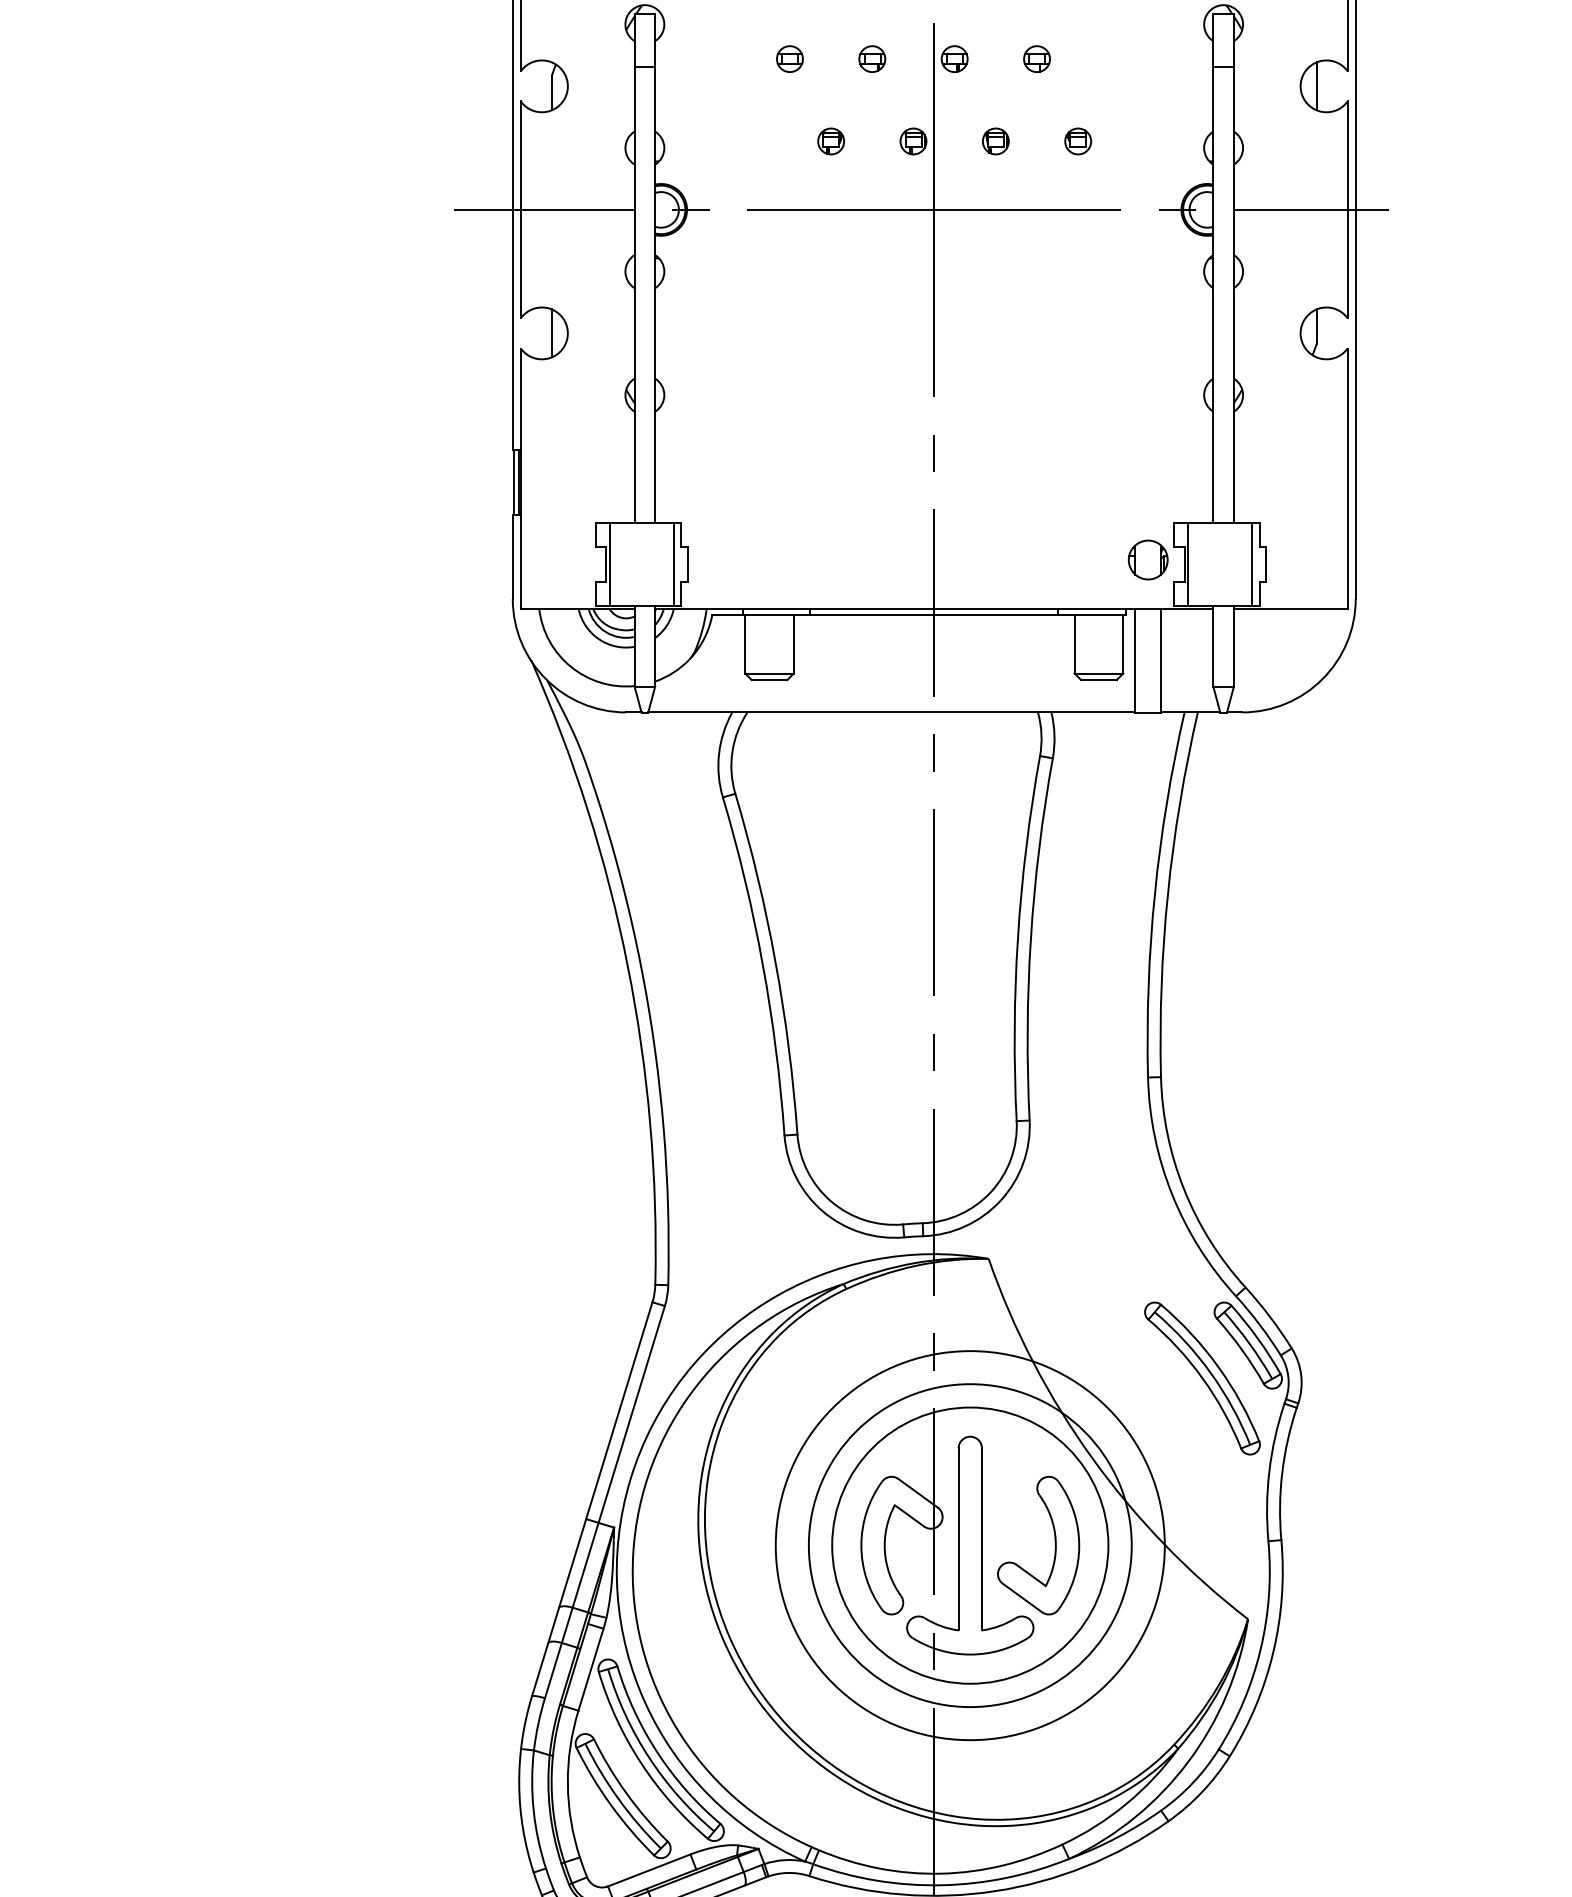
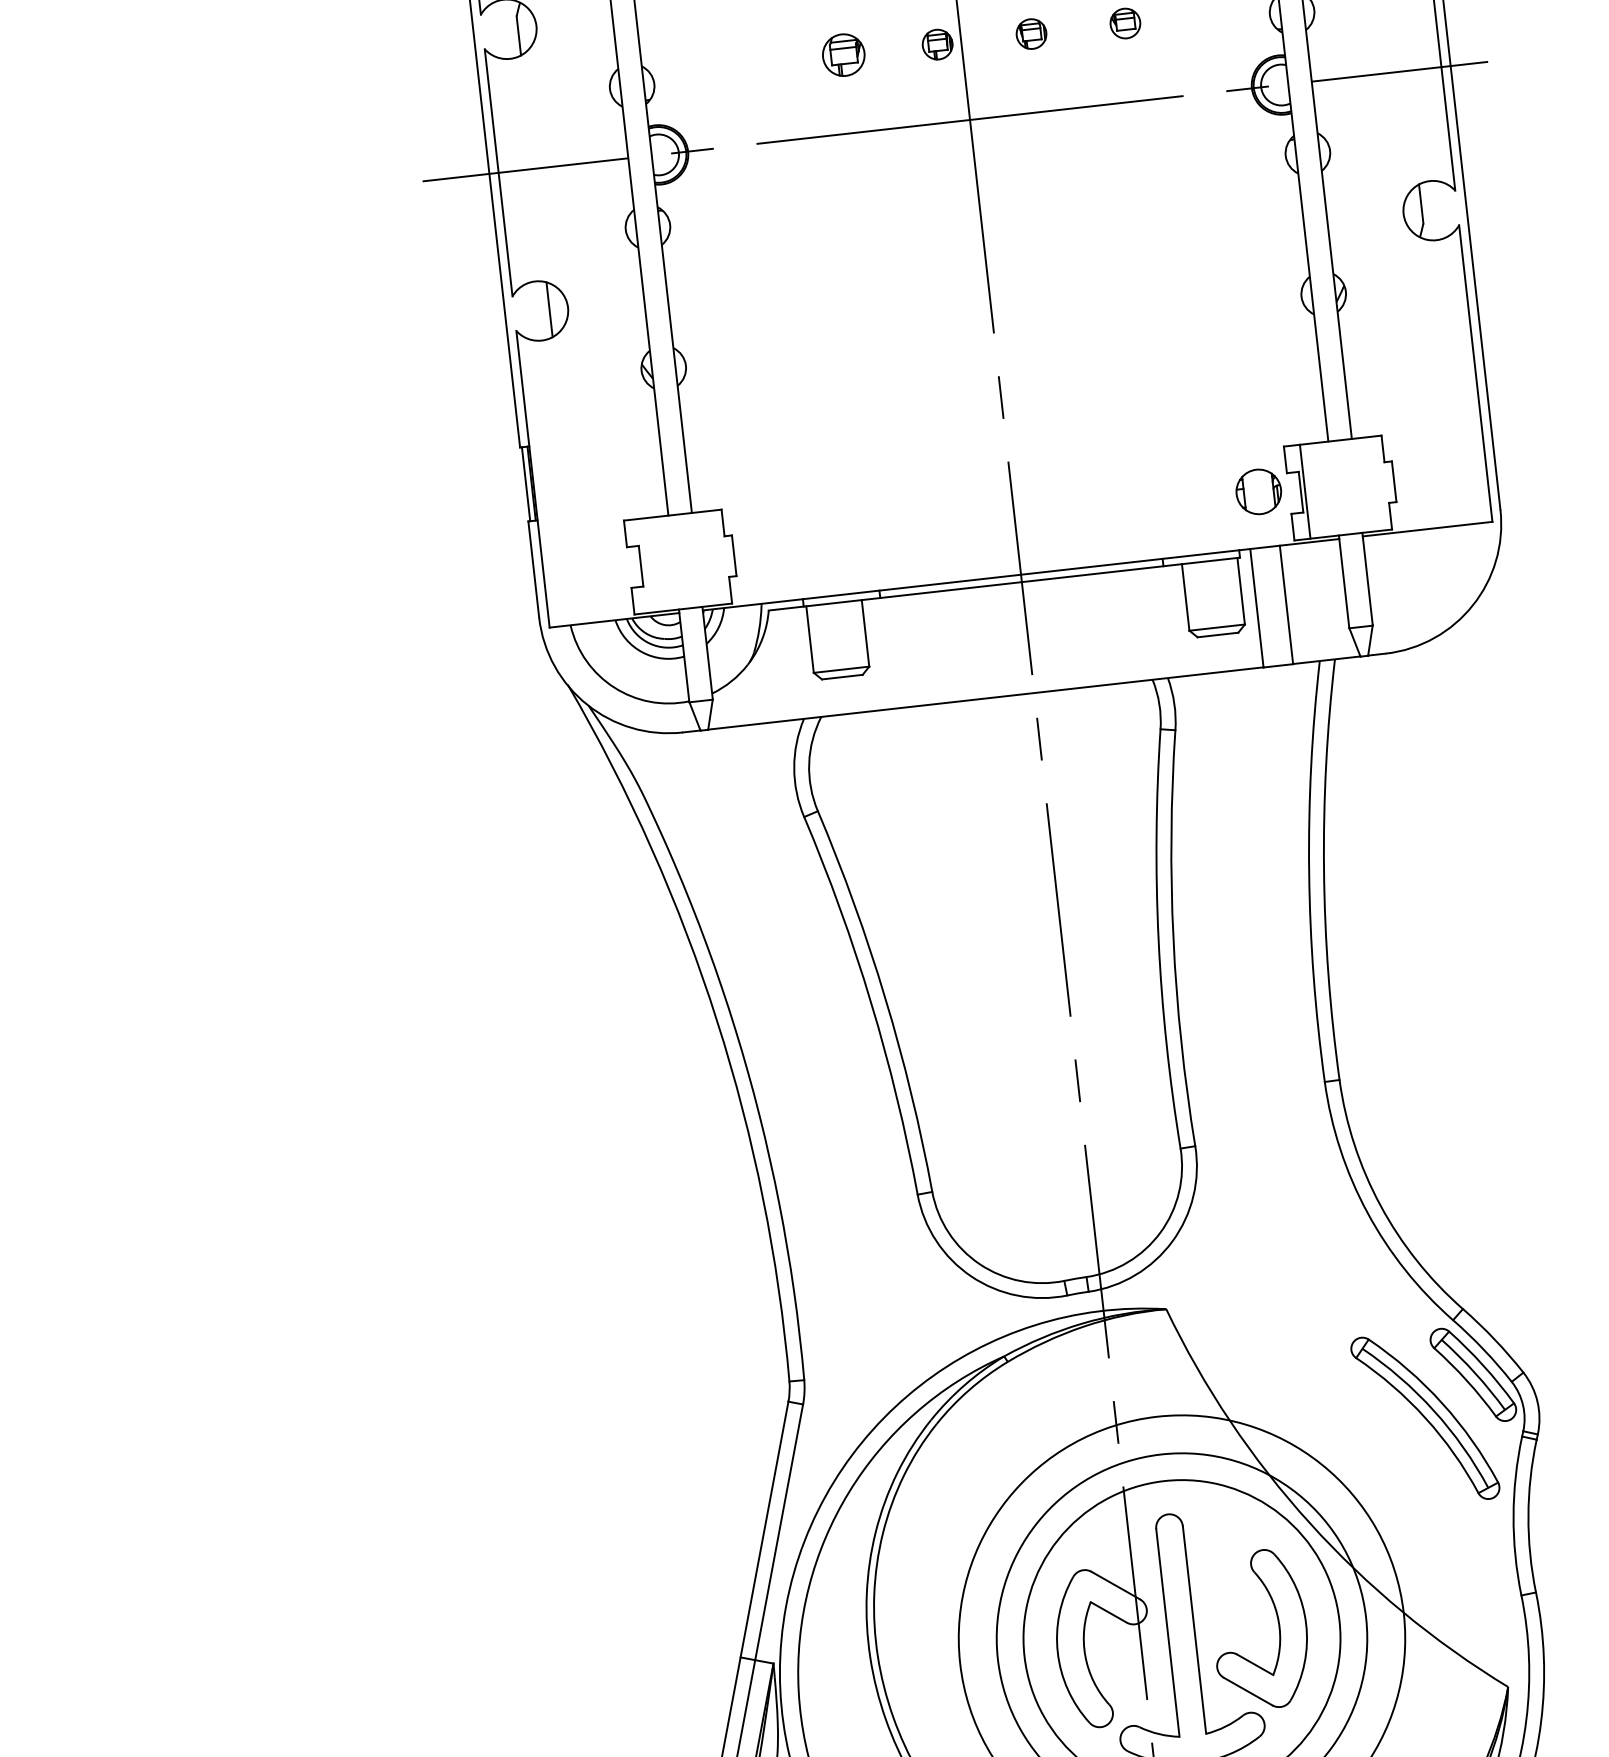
part: (830, 141) -> (842, 55), size x1.4
line: (609, 564) -> (645, 565), removed
line: (673, 564) -> (718, 557), removed
line: (1252, 564) -> (1378, 483), removed

